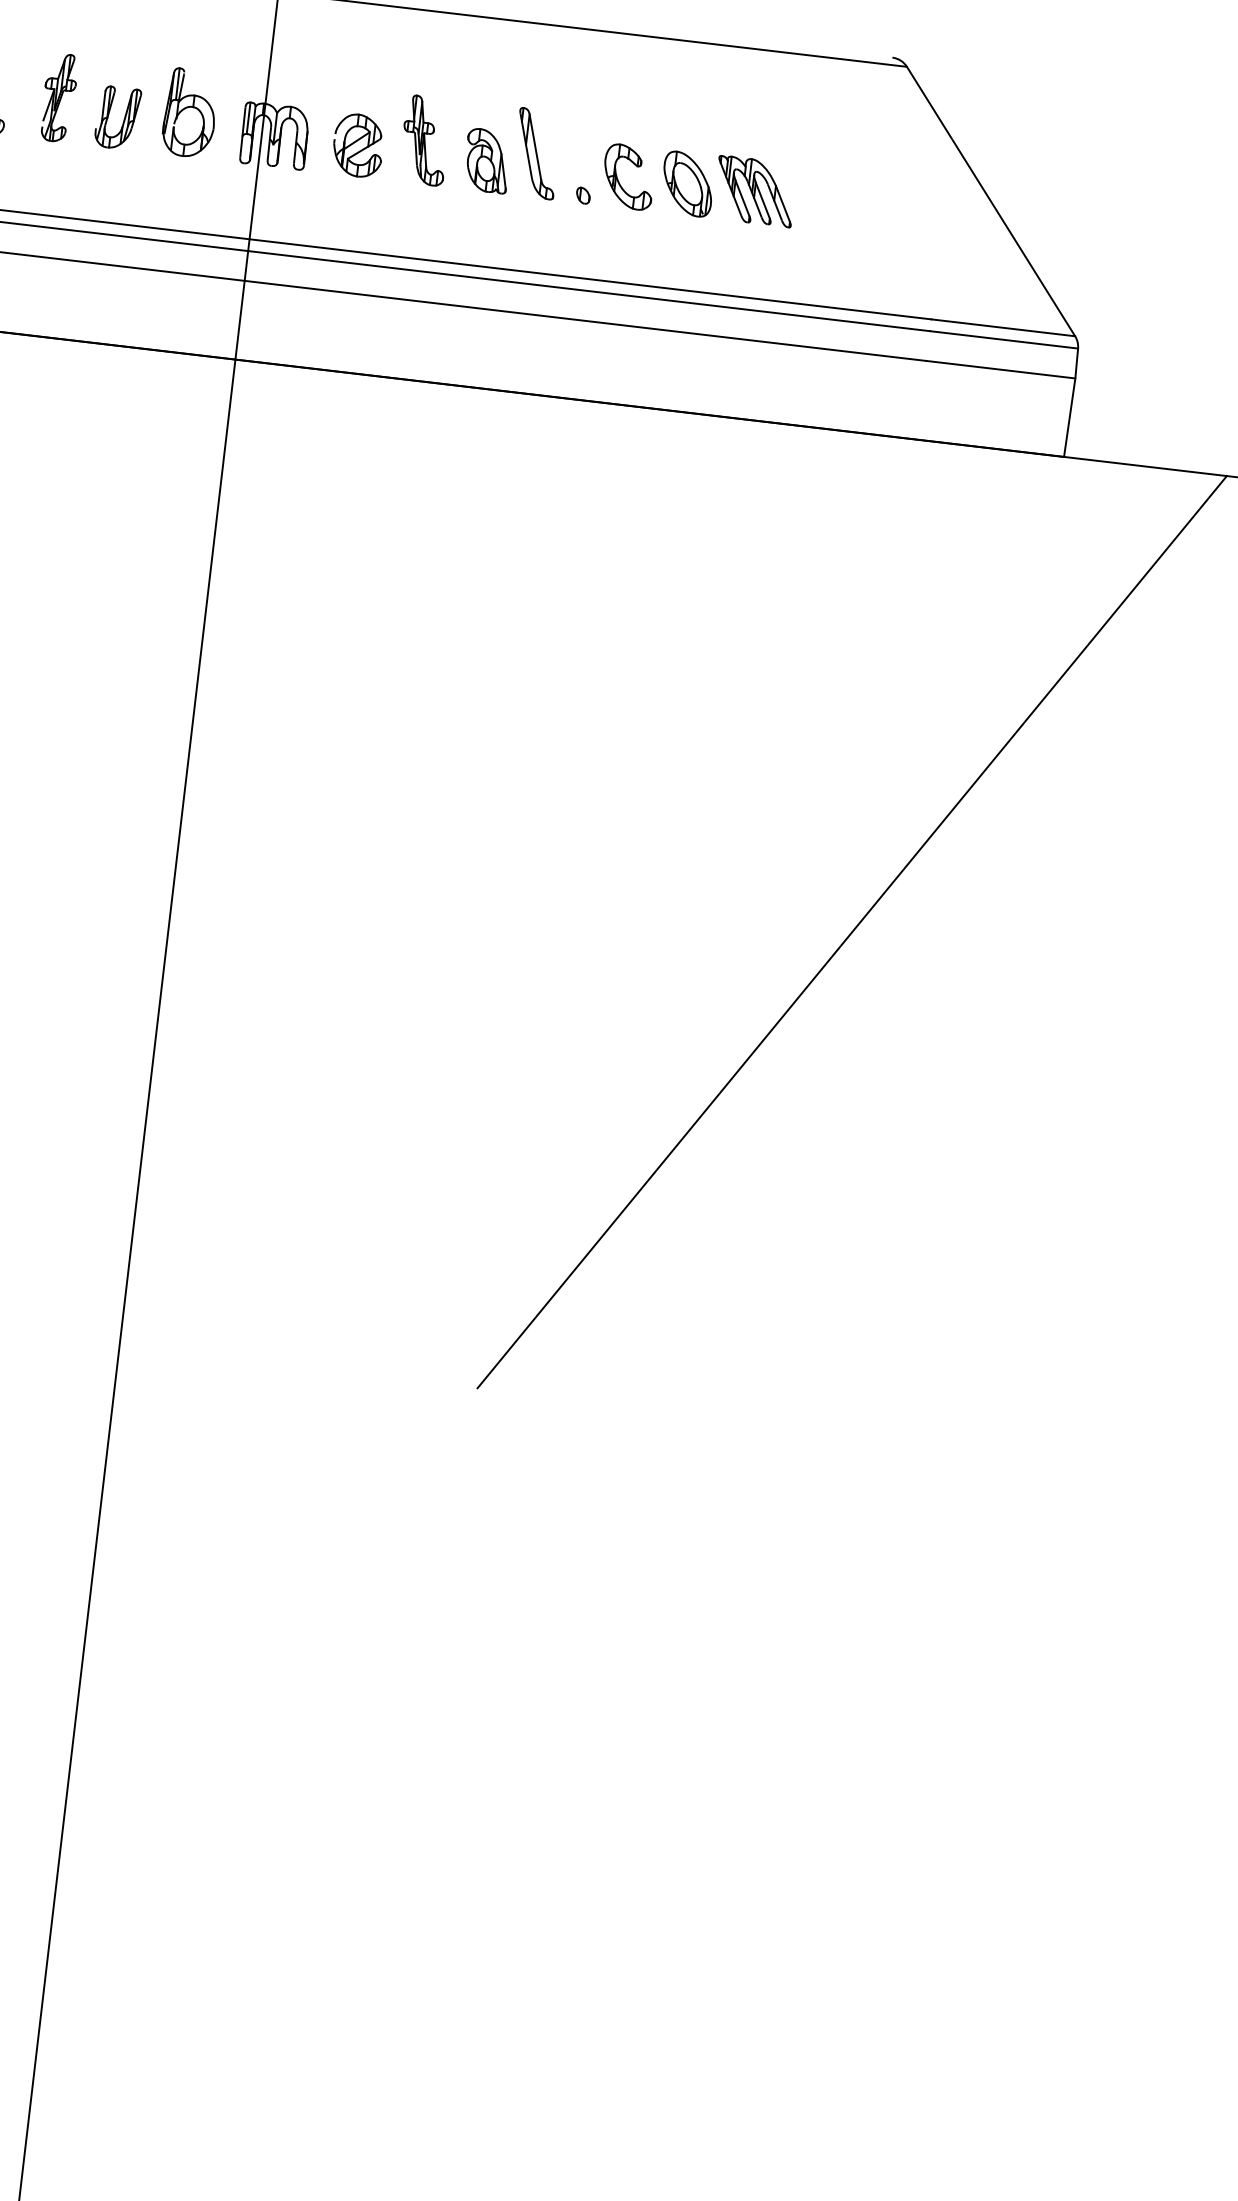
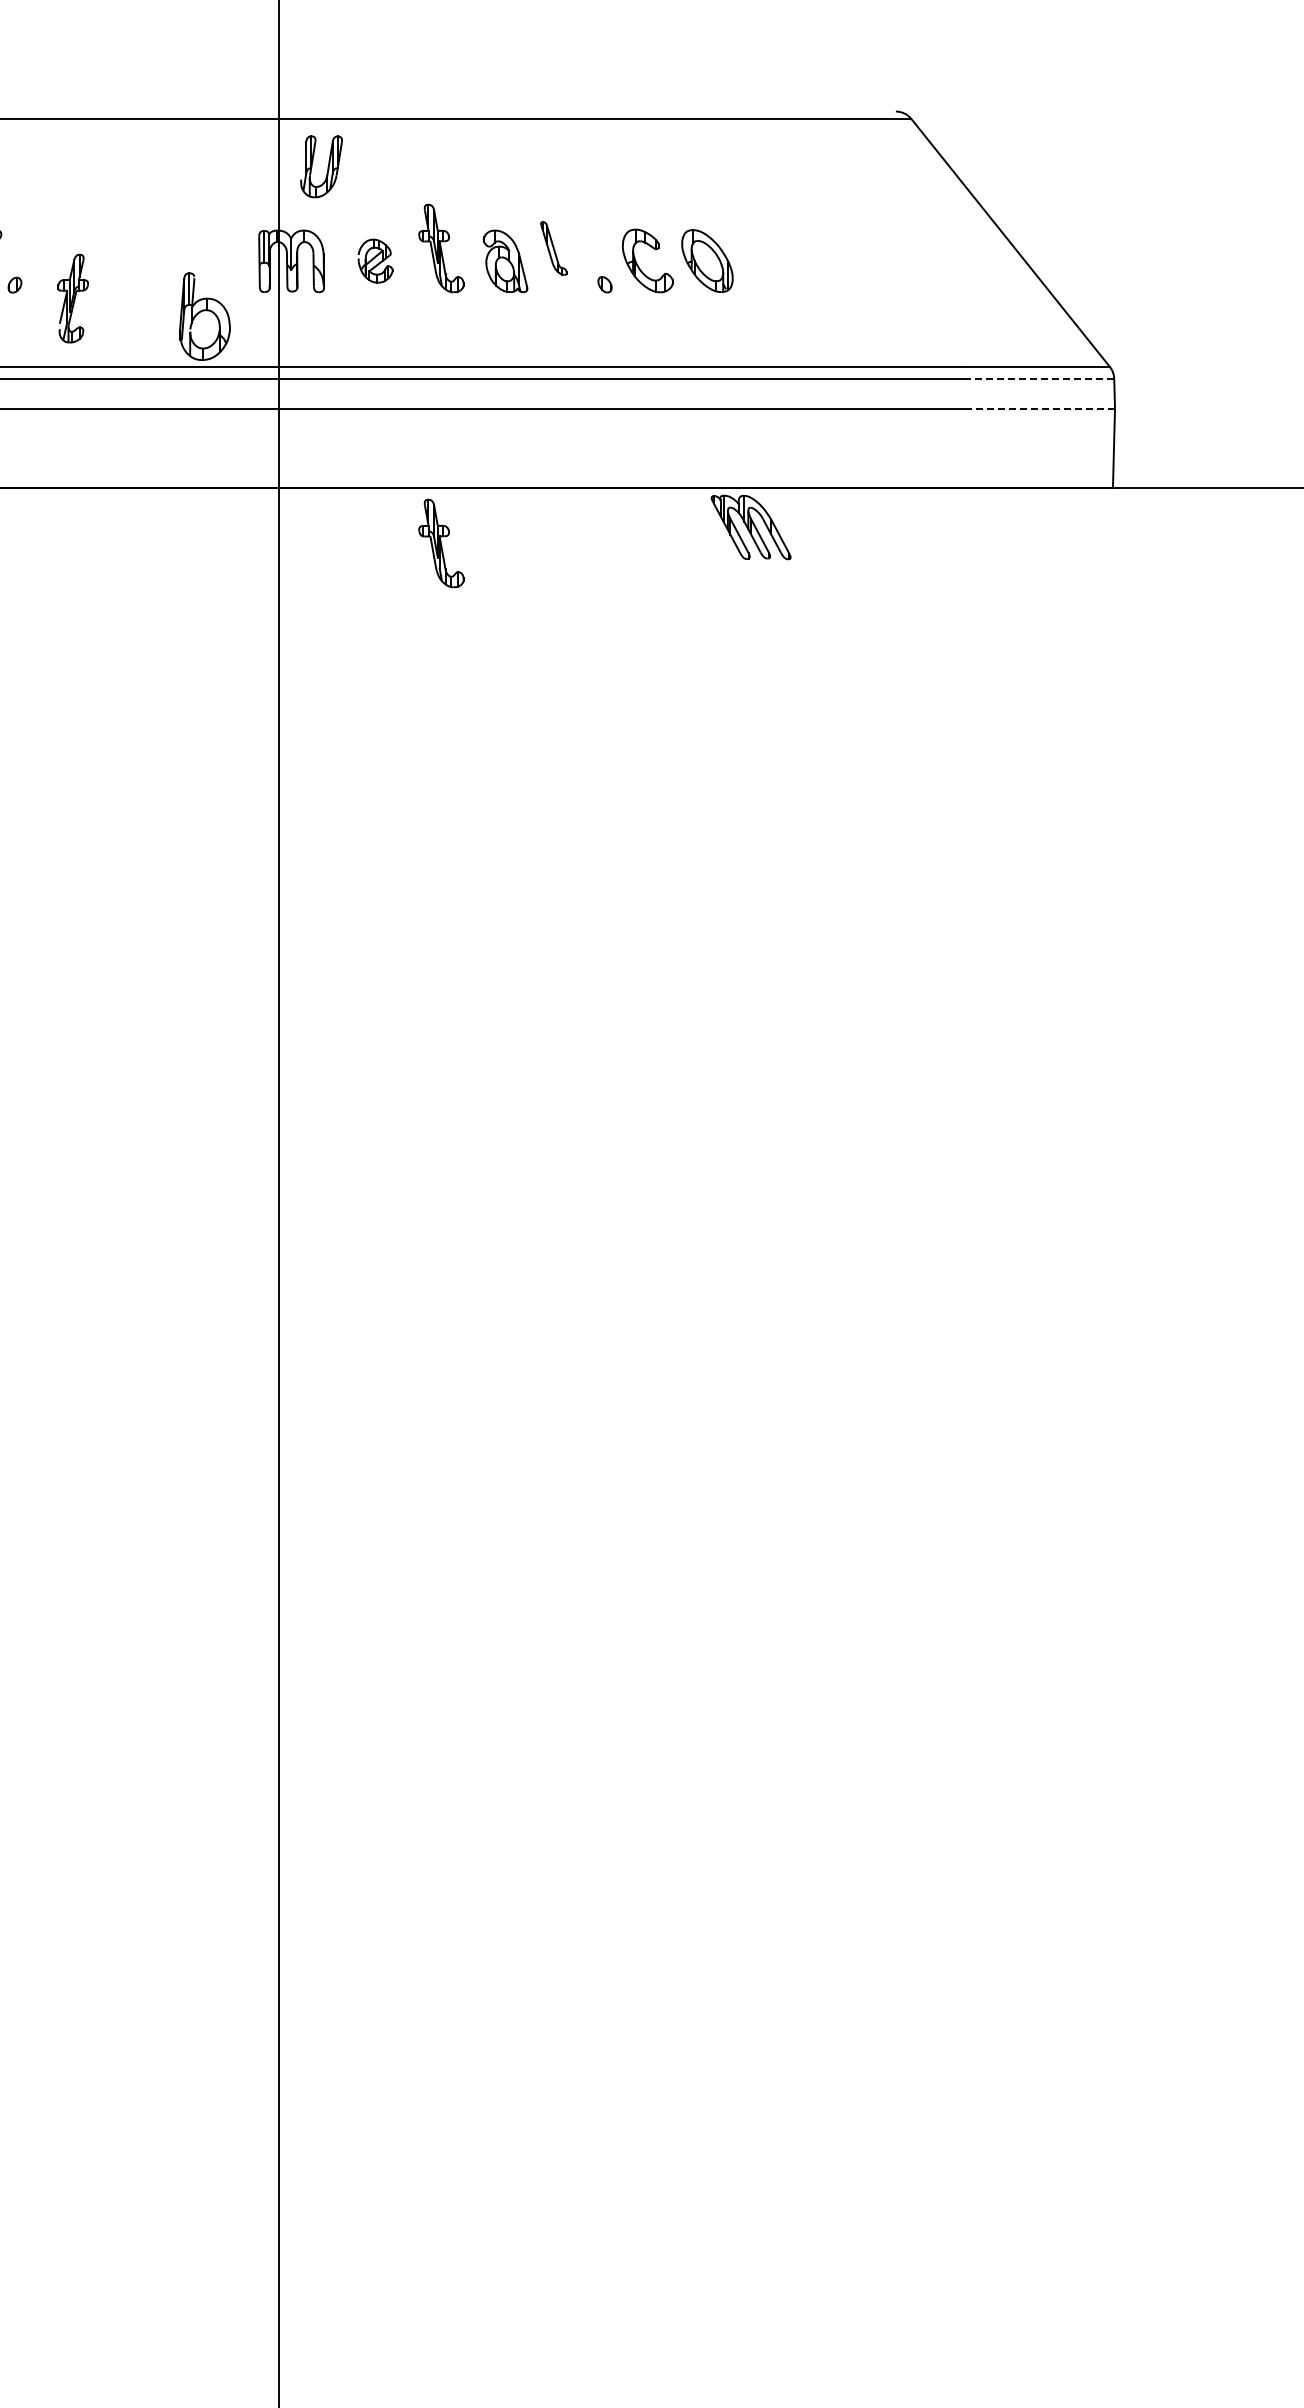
part: (58, 97) -> (72, 298), moved
part: (189, 113) -> (204, 316), moved
part: (117, 117) -> (321, 166), moved
part: (358, 144) -> (375, 260), size x0.7
part: (536, 153) -> (553, 248), size x0.6
part: (754, 191) -> (750, 527), moved
line: (1003, 339) -> (1039, 378), solid -> dashed
line: (1001, 369) -> (1040, 408), solid -> dashed
part: (390, 433) -> (441, 543), added
line: (851, 931) -> (957, 984), removed

